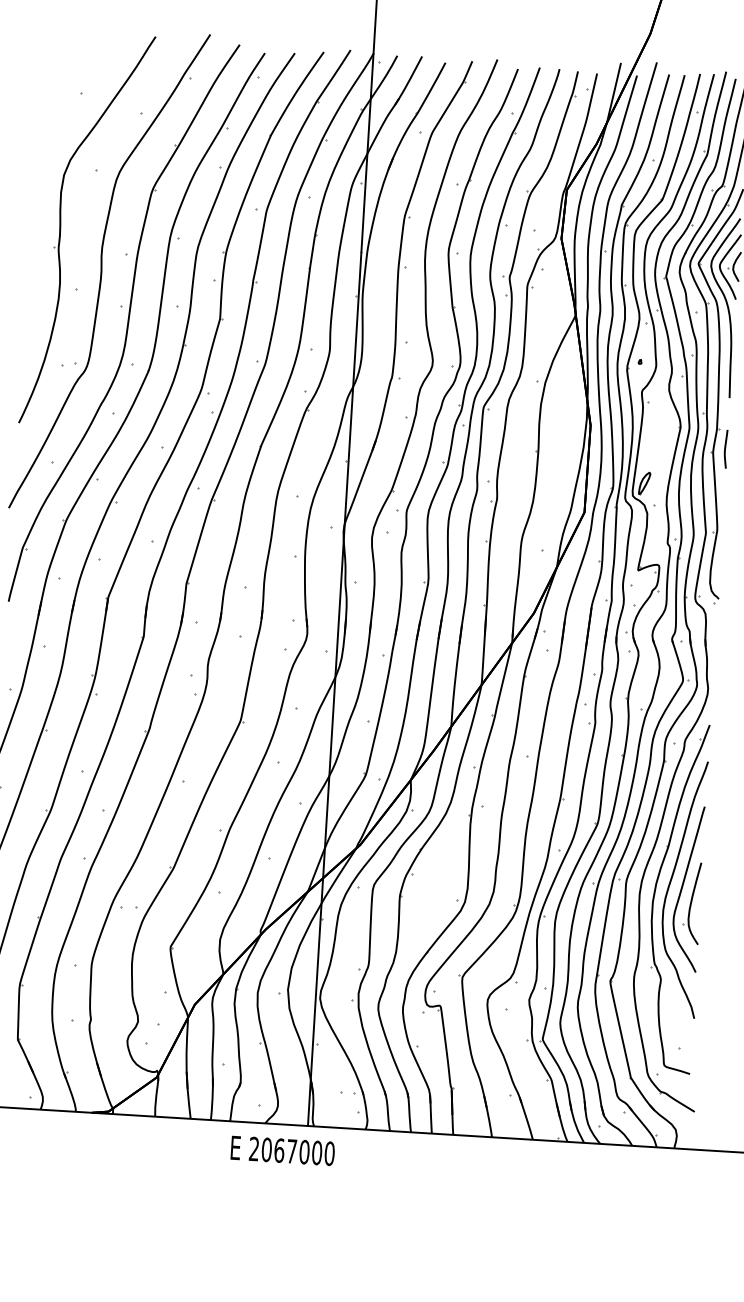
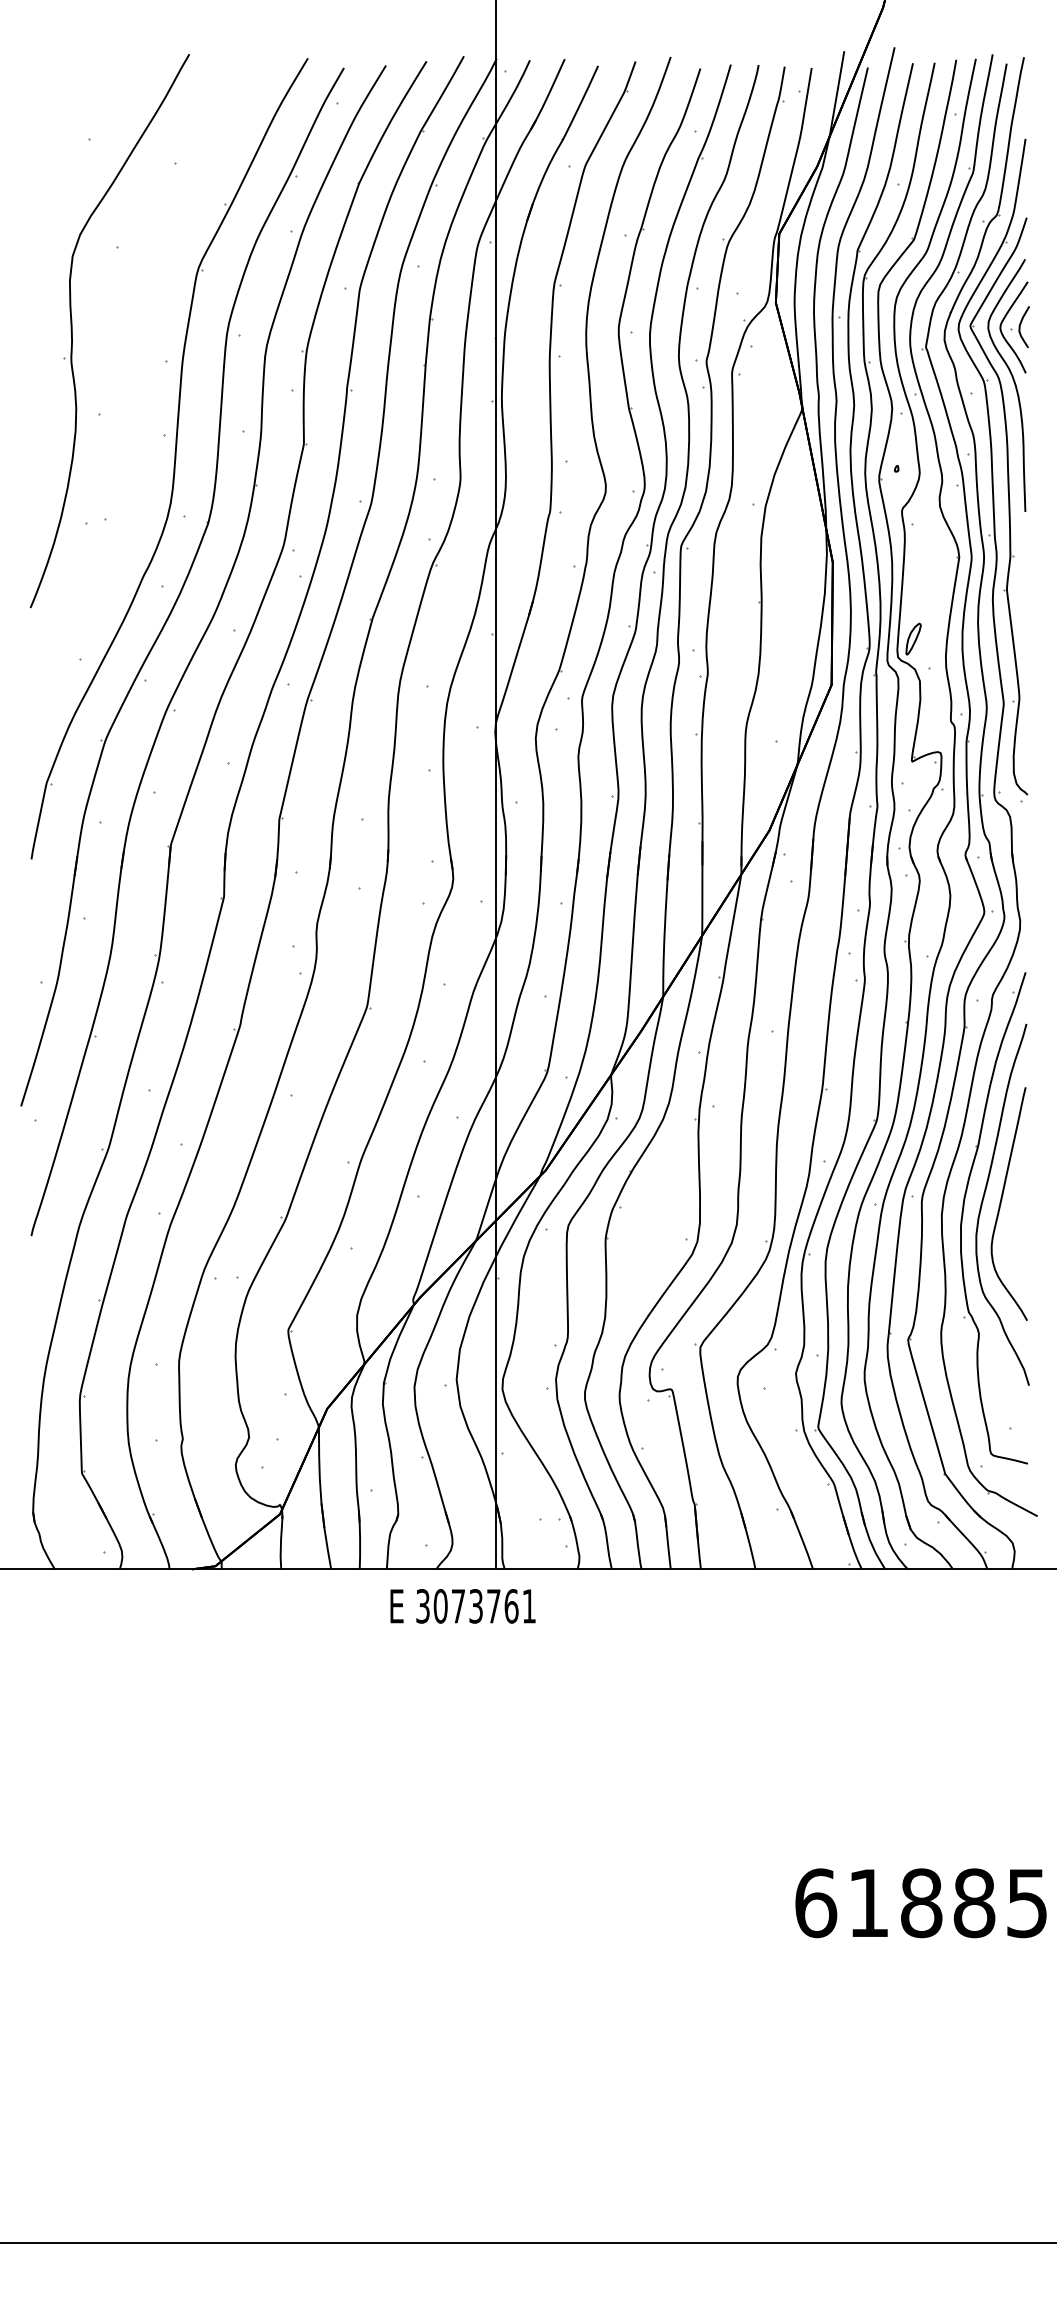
part: (102, 270) -> (134, 387), removed
curve: (725, 448) -> (1024, 583), removed
part: (692, 902) -> (1016, 1223), removed
text: (292, 1151) -> (476, 1606), 2067000 -> 3073761

